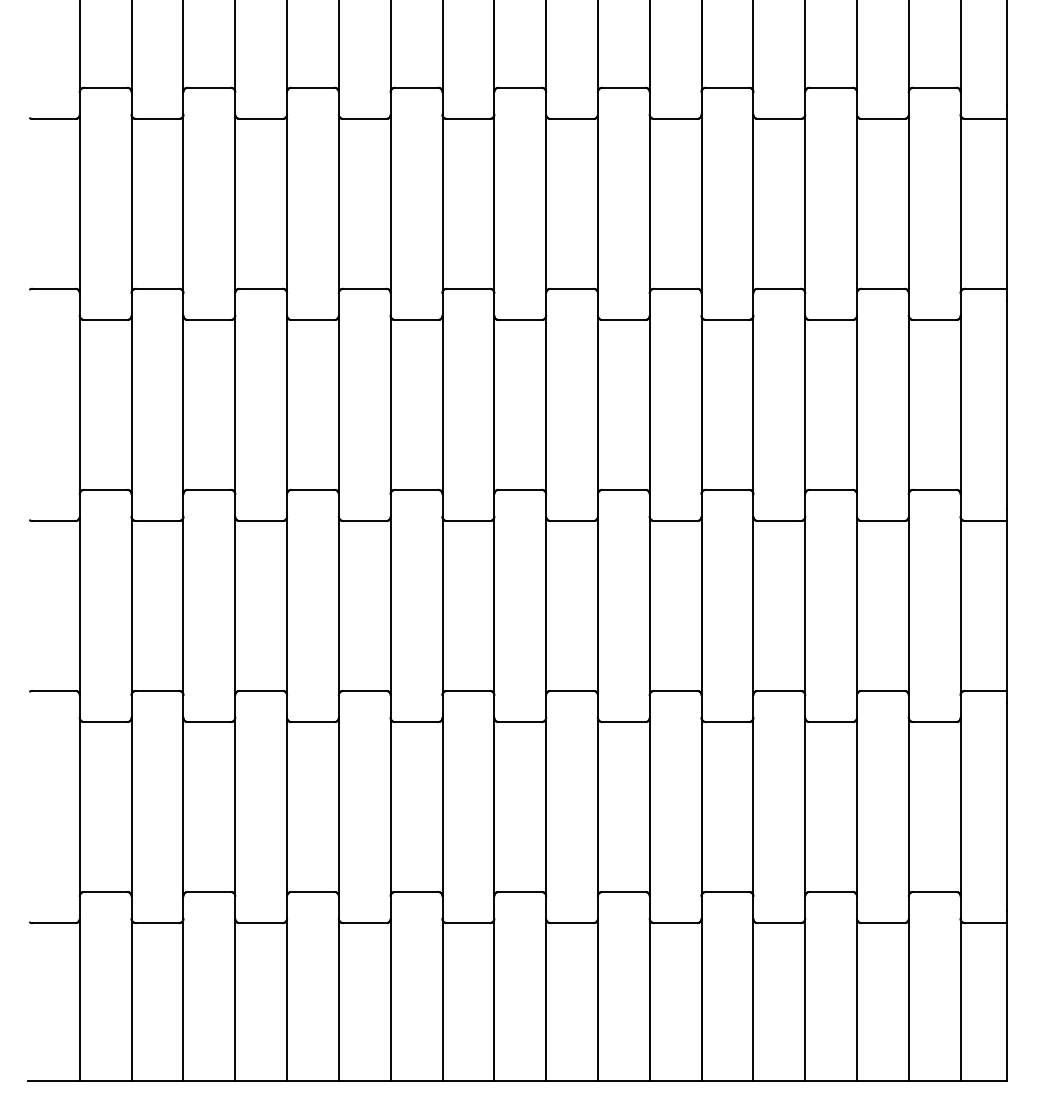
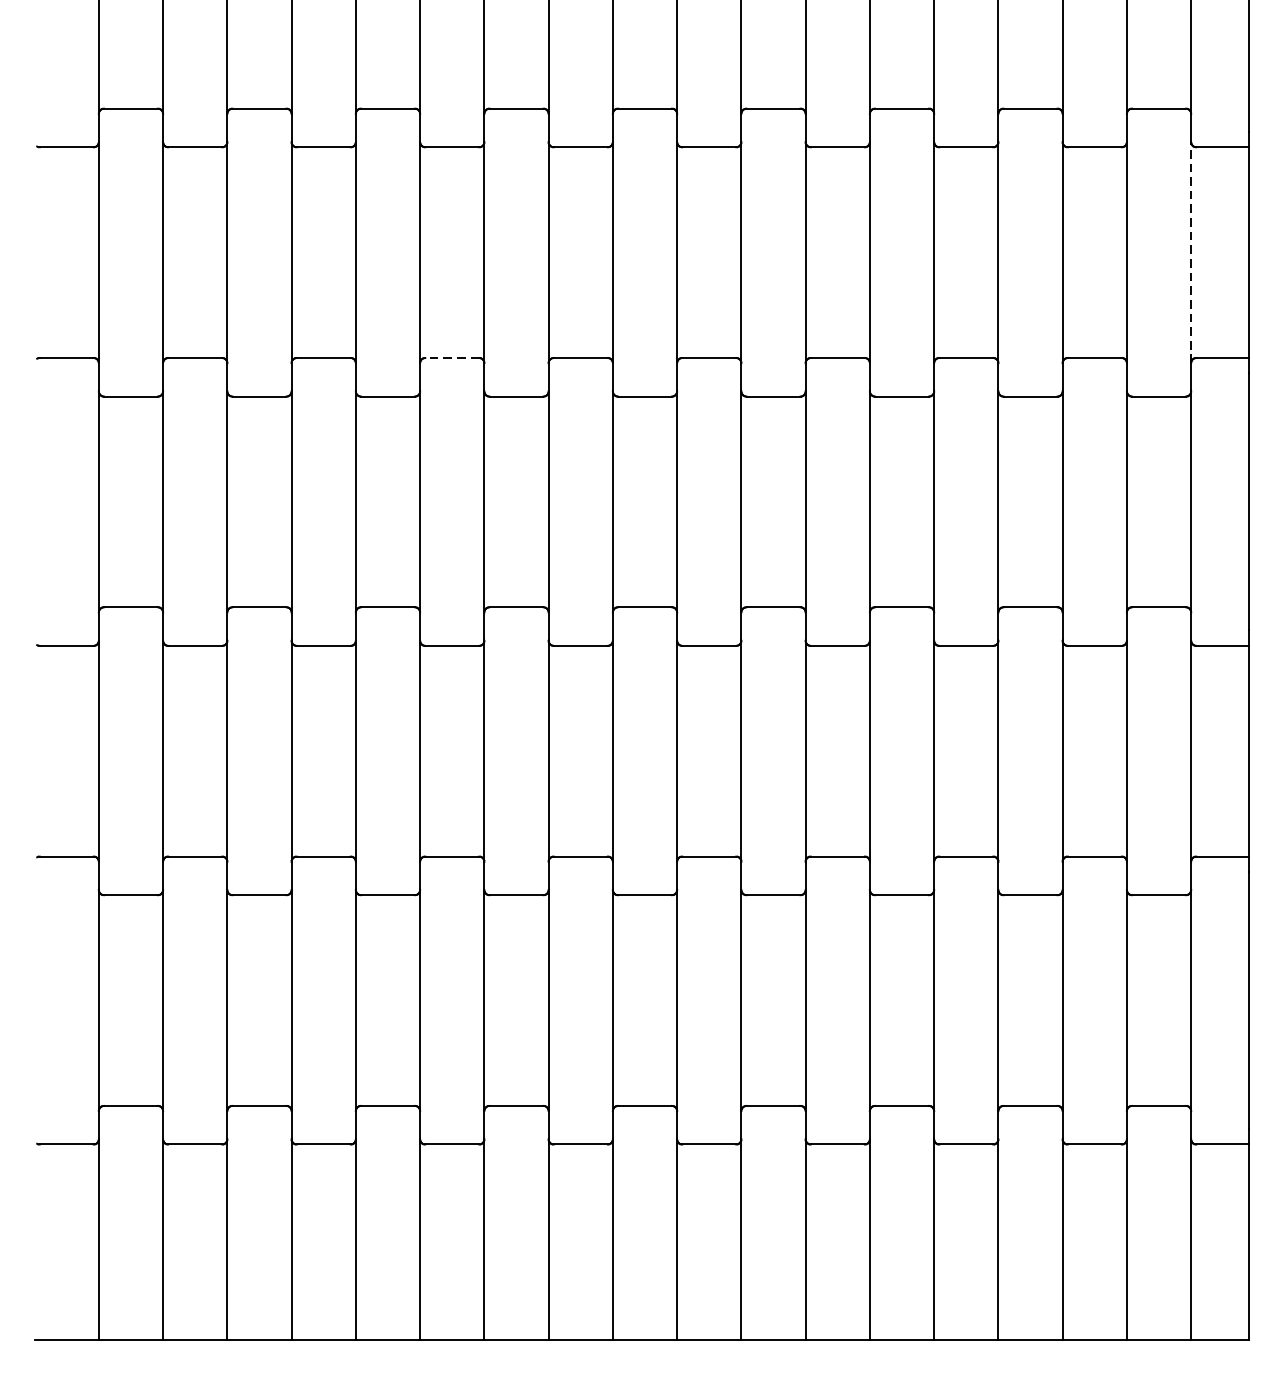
line: (960, 203) -> (1191, 252), solid -> dashed
line: (364, 288) -> (451, 357), solid -> dashed

